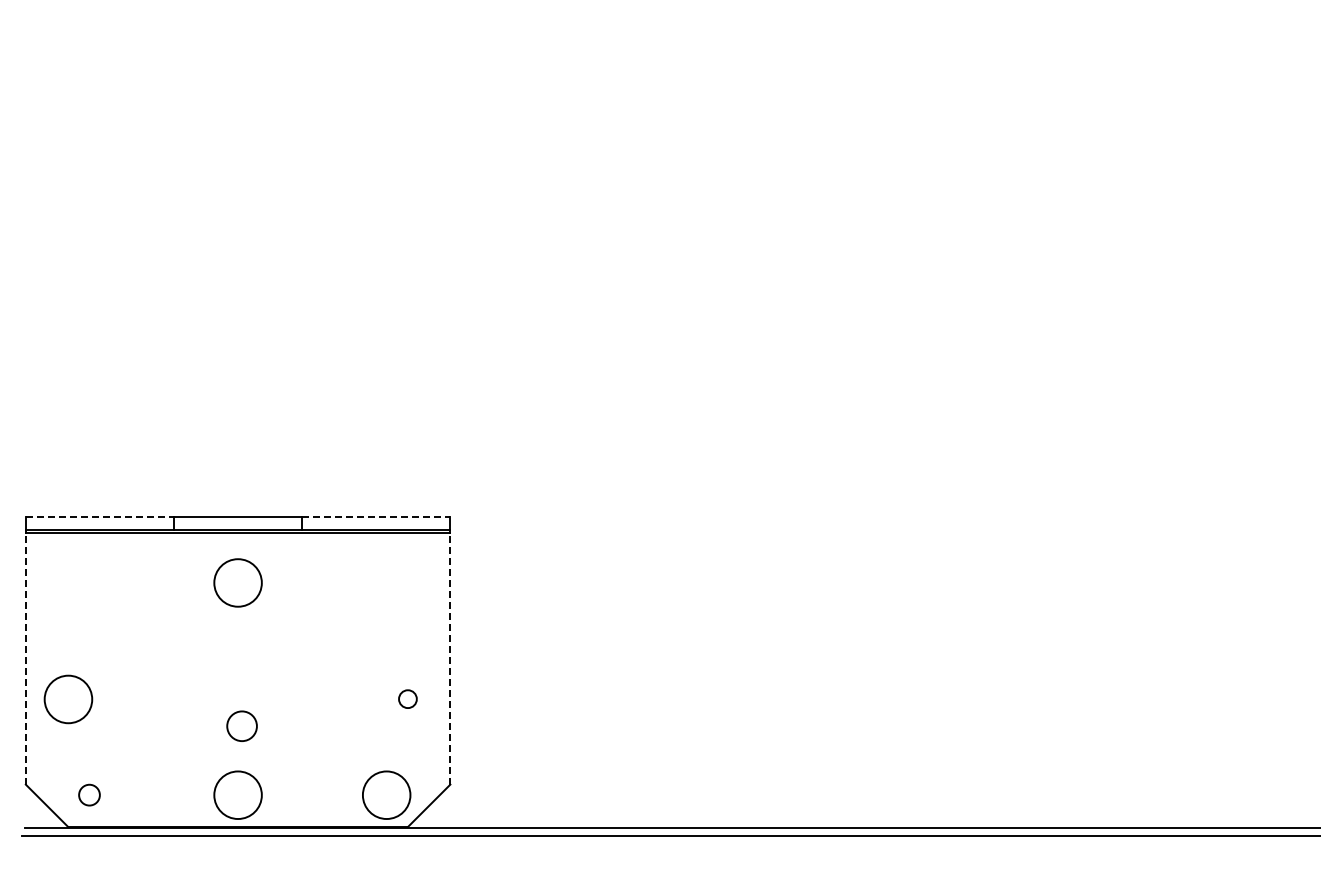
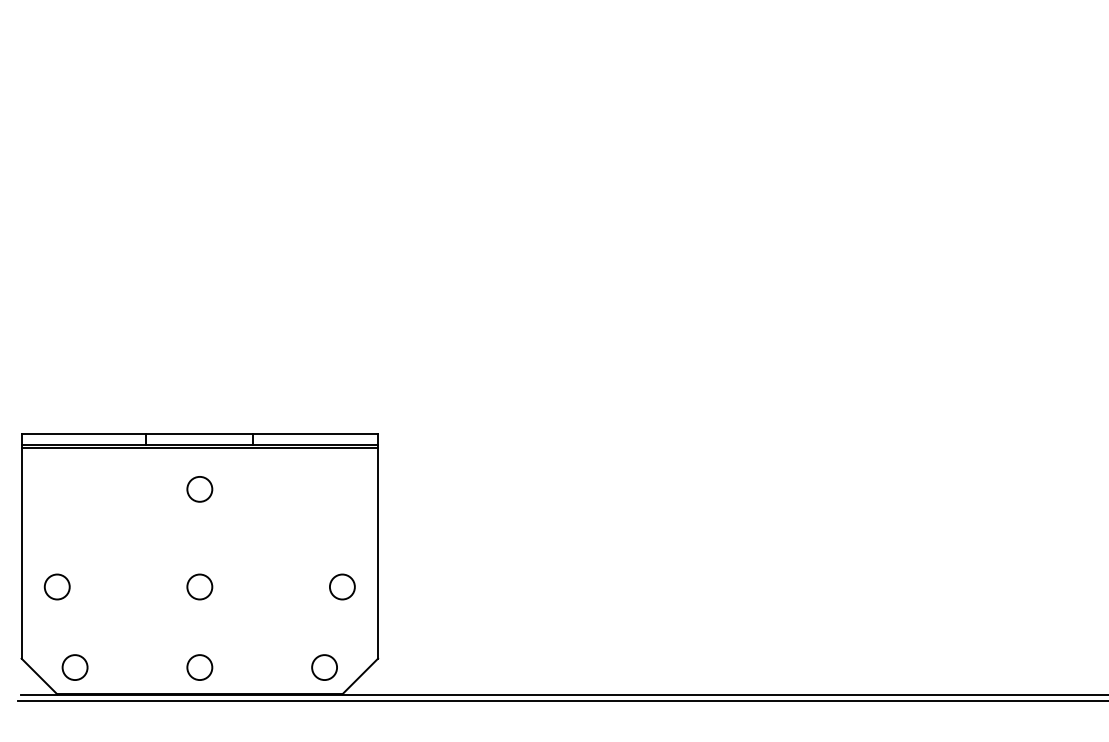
line: (100, 517) -> (84, 434), dashed -> solid
line: (376, 517) -> (316, 434), dashed -> solid
circle: (237, 582) -> (199, 488), size x0.62
line: (25, 658) -> (21, 552), dashed -> solid
line: (450, 658) -> (378, 552), dashed -> solid
circle: (67, 698) -> (56, 586), size x0.62
circle: (407, 698) -> (342, 586), size x1.67
circle: (241, 725) -> (199, 586), moved
circle: (89, 794) -> (75, 666), size x1.43
circle: (237, 795) -> (199, 667), size x0.62
circle: (386, 795) -> (324, 667), size x0.62

